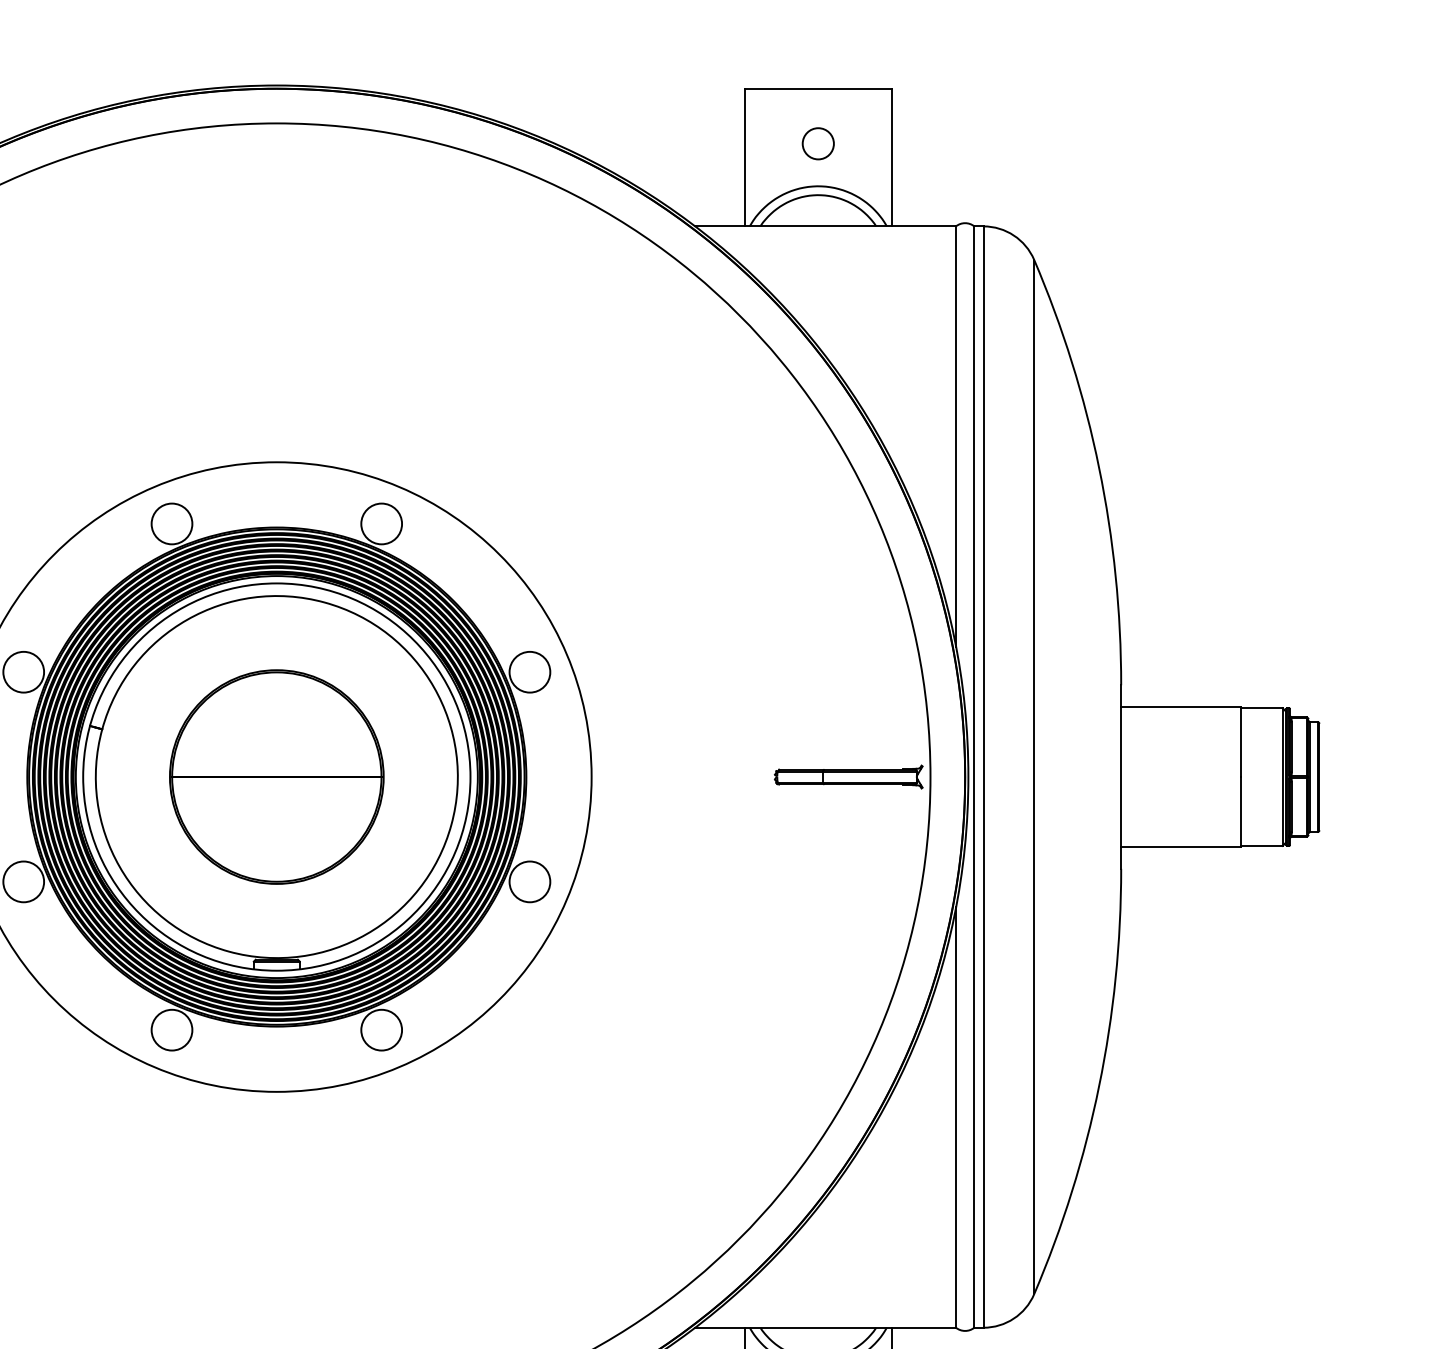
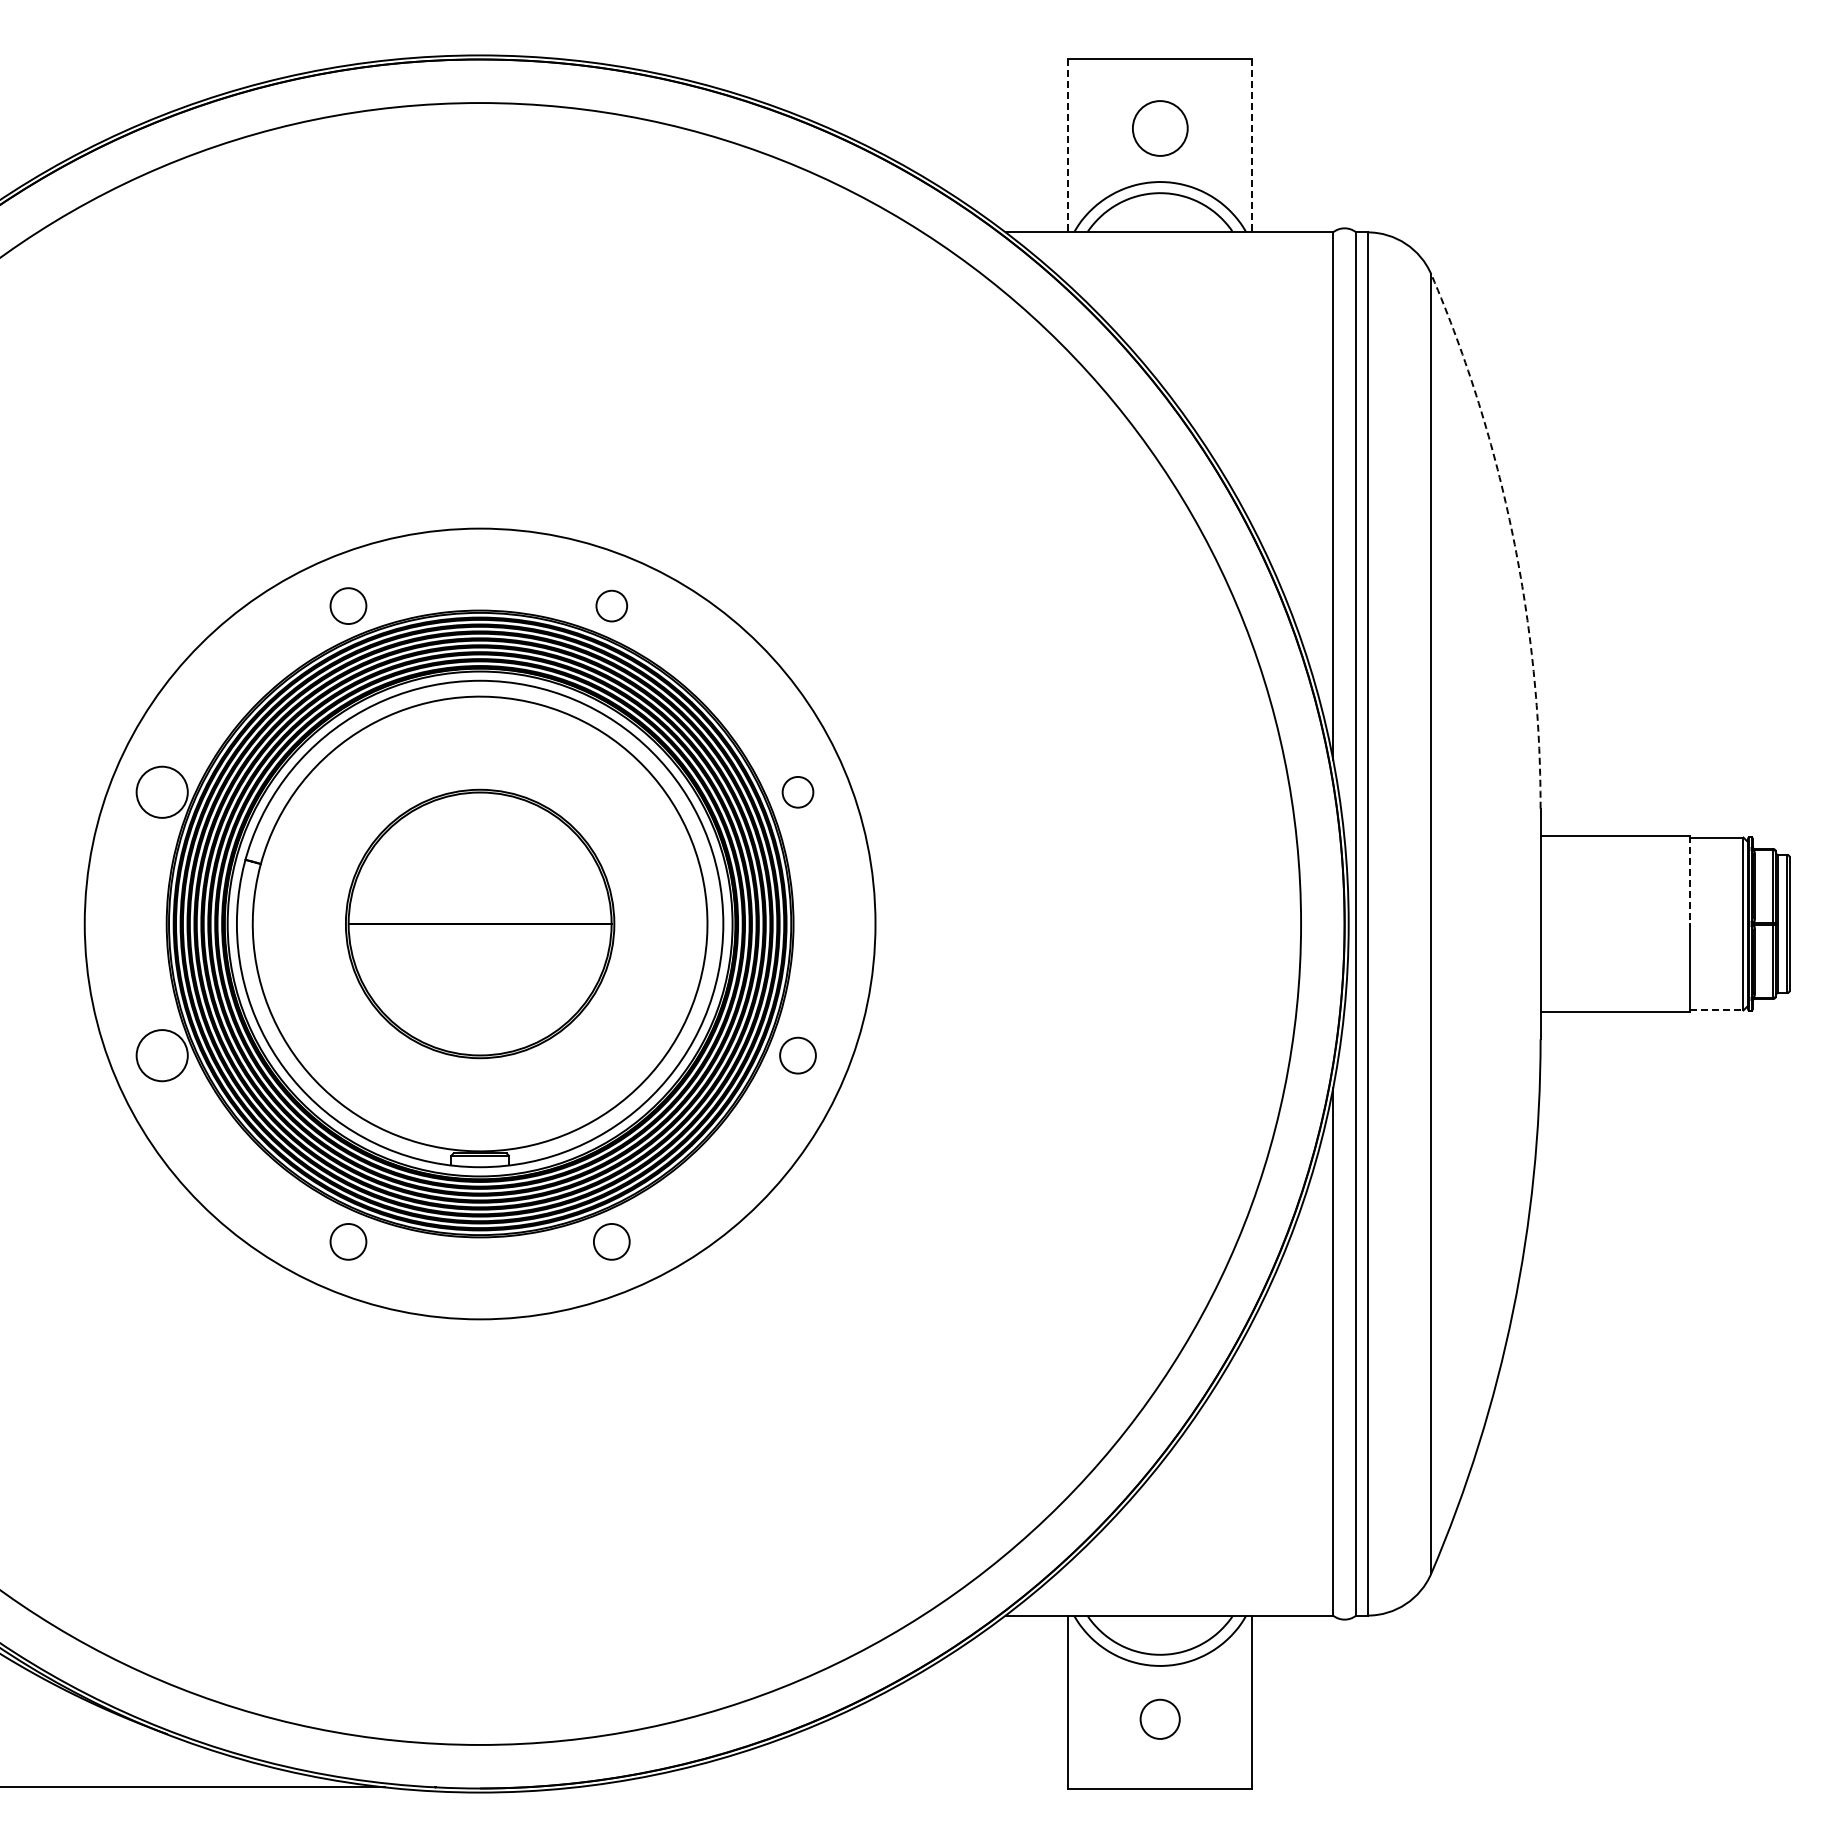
circle: (817, 143) -> (1159, 128), size x1.4
line: (745, 158) -> (1068, 146), solid -> dashed
line: (891, 158) -> (1252, 146), solid -> dashed
arc: (1099, 468) -> (1513, 536), solid -> dashed
circle: (172, 523) -> (348, 605), size x0.7
circle: (381, 523) -> (611, 605), size x0.6
circle: (529, 671) -> (797, 791), size x0.6
line: (1240, 742) -> (1690, 880), solid -> dashed
part: (848, 776) -> (1198, 923), removed
line: (1261, 845) -> (1716, 1010), solid -> dashed
circle: (529, 881) -> (797, 1055), size x0.7
circle: (172, 1029) -> (348, 1241), size x0.7
circle: (381, 1029) -> (611, 1241), size x0.7

